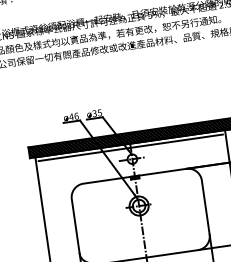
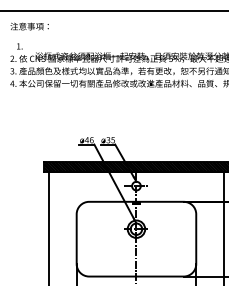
line: (130, 147) -> (136, 175), removed

